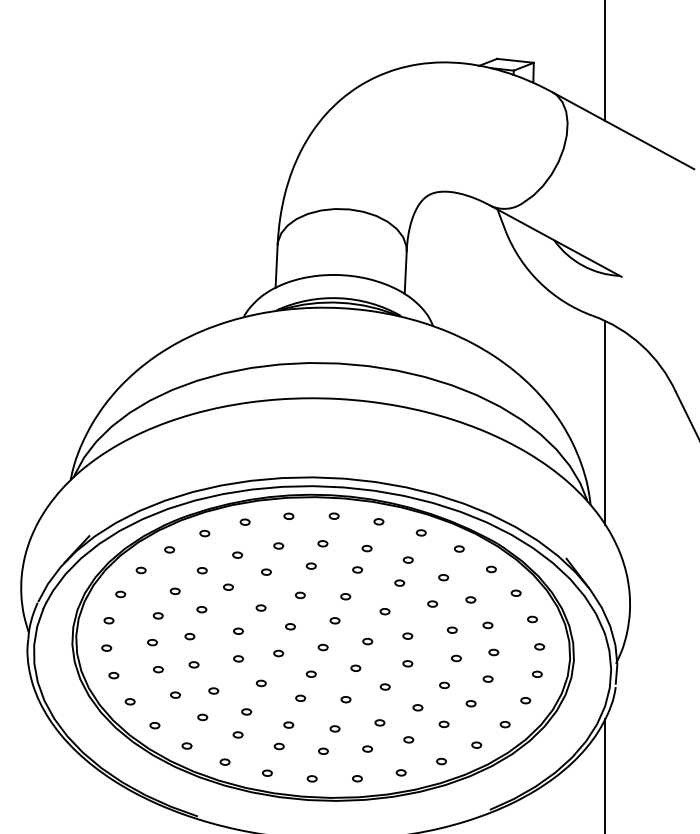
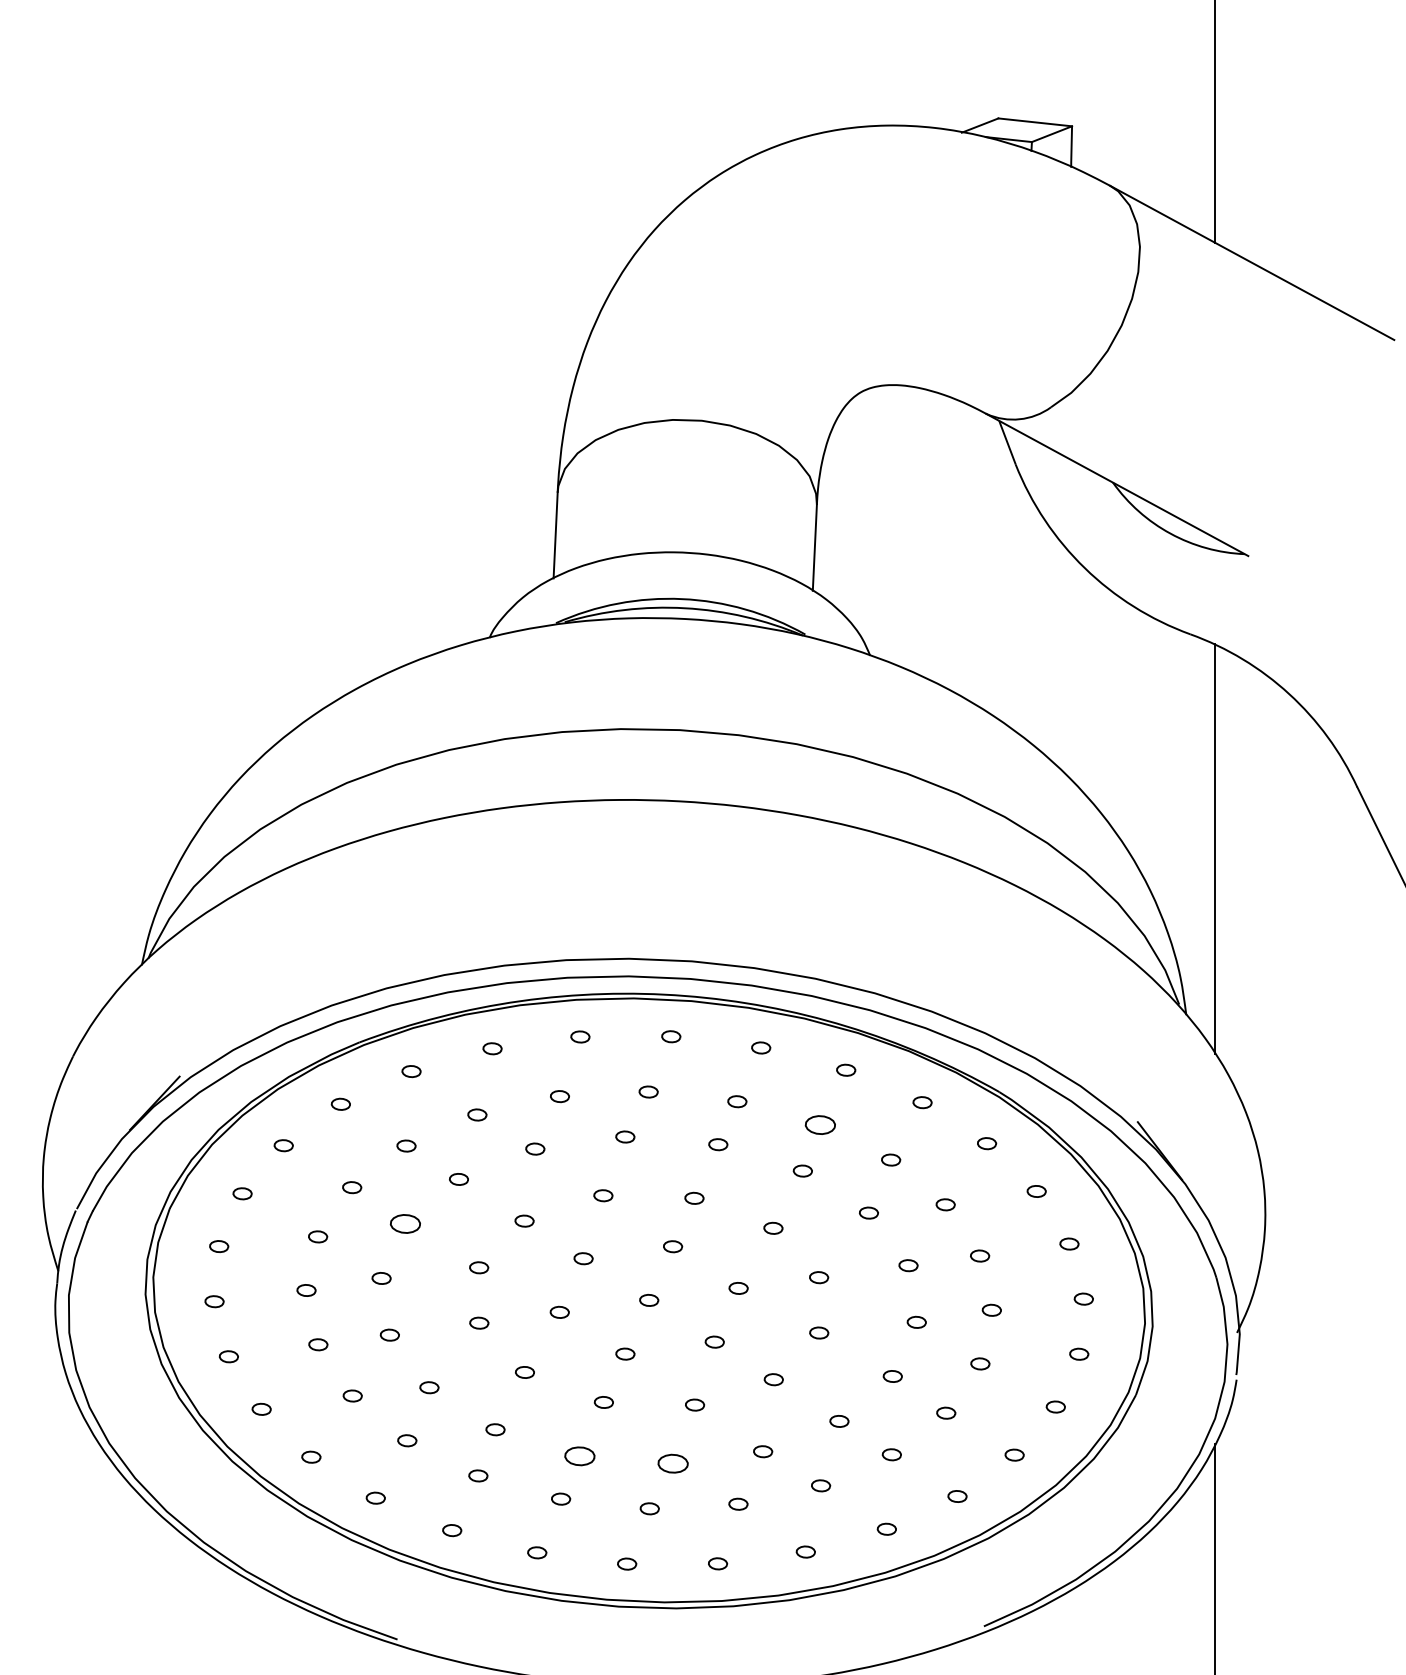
part: (407, 559) -> (818, 1123), size x1.6
part: (201, 609) -> (404, 1224), size x1.6
part: (288, 724) -> (579, 1454), size x1.6
part: (334, 728) -> (671, 1462), size x1.6

